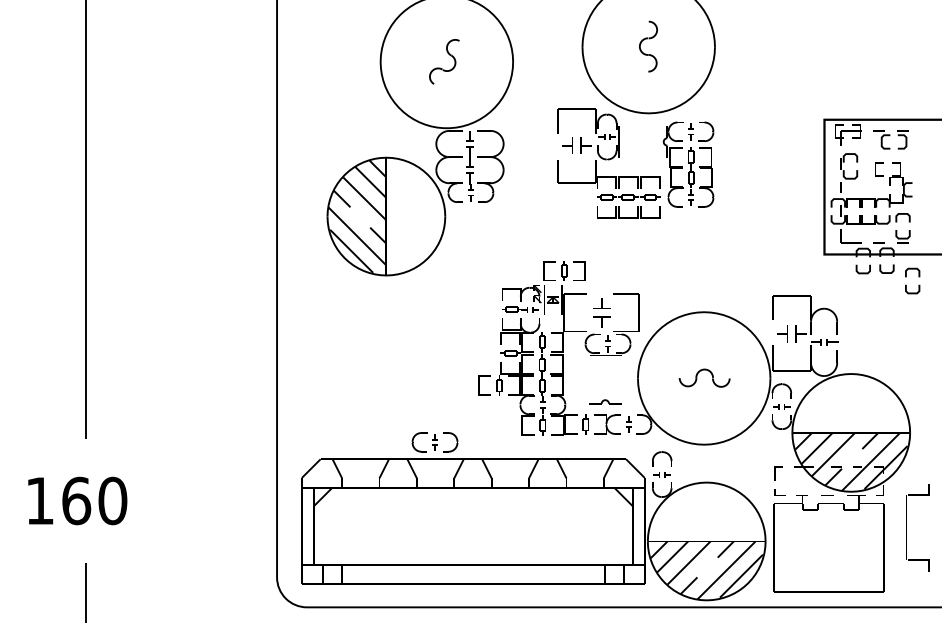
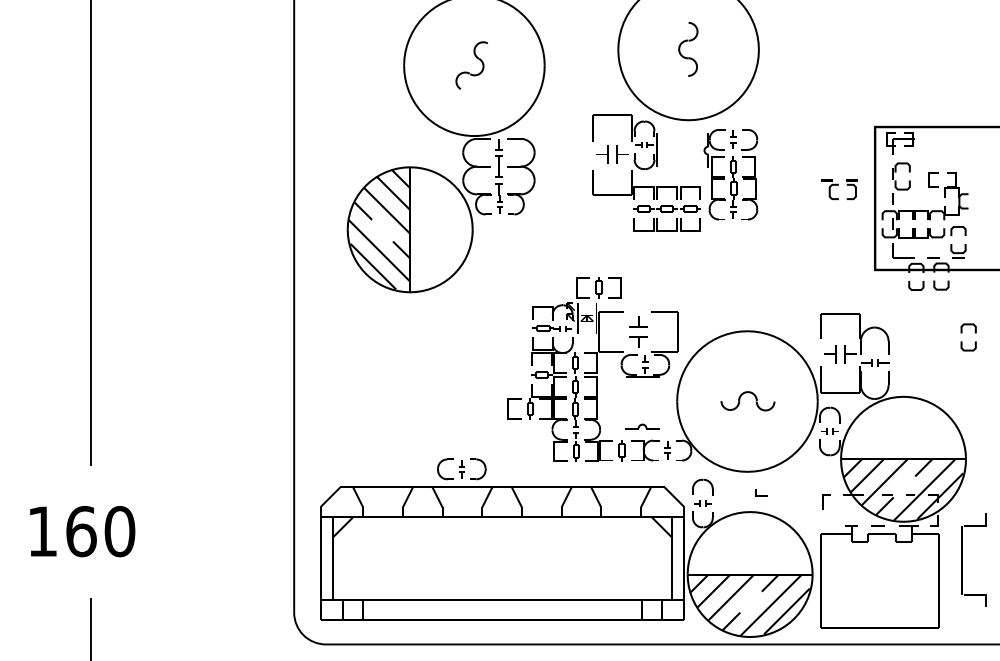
part: (890, 139) -> (839, 189), moved
part: (906, 277) -> (962, 333), moved
line: (779, 495) -> (760, 496), moved

